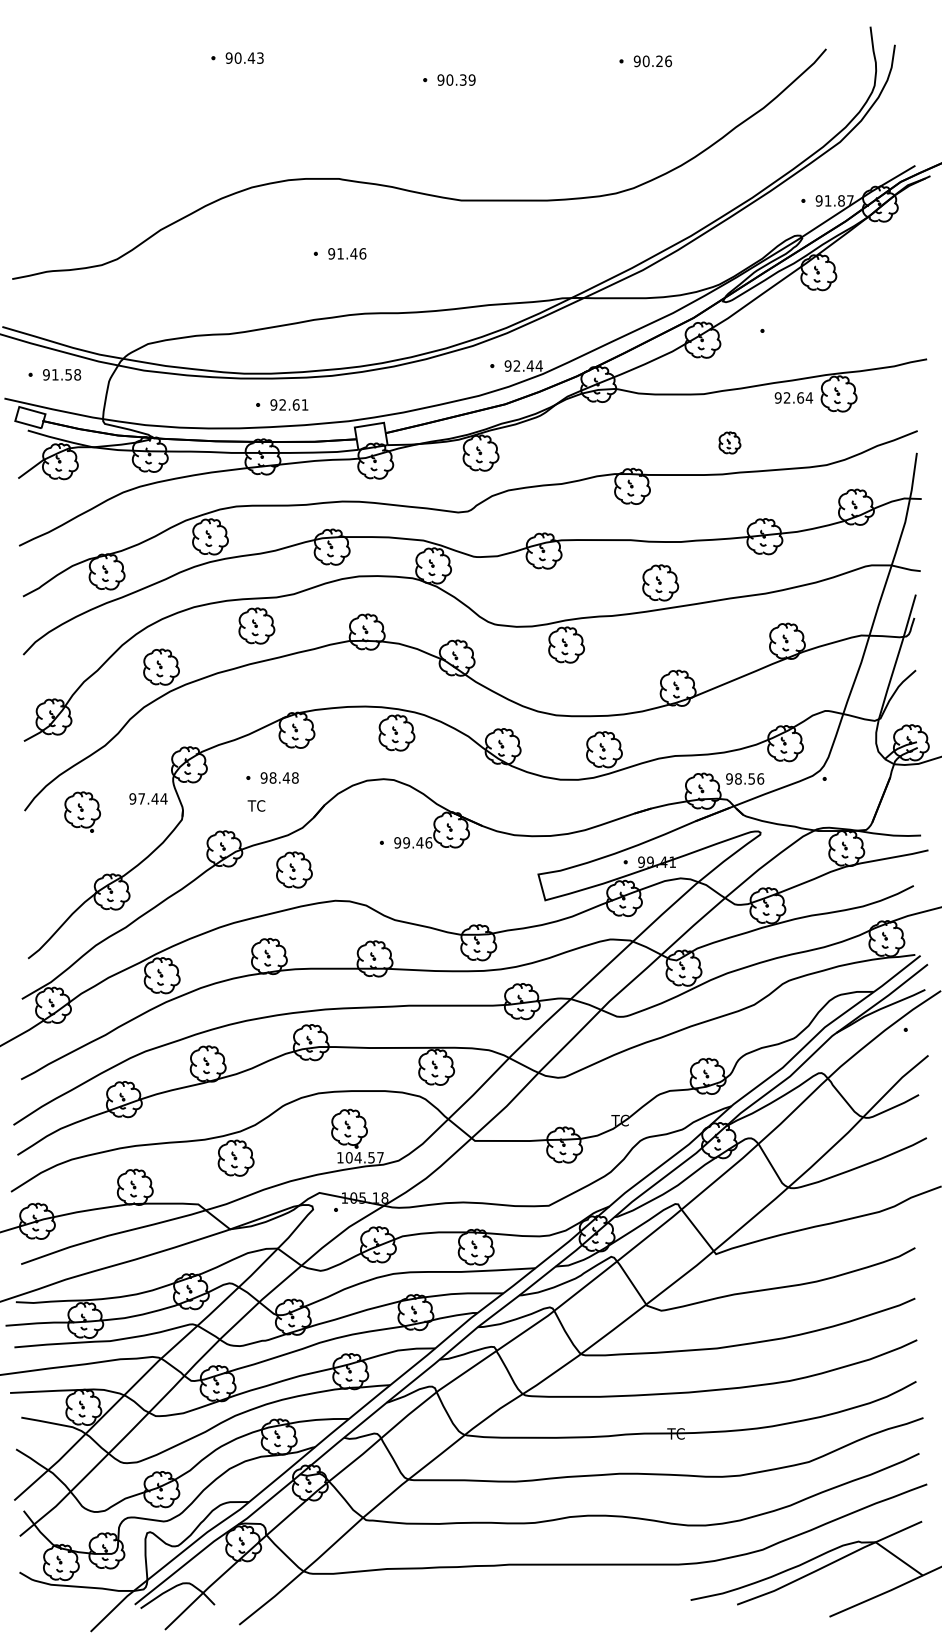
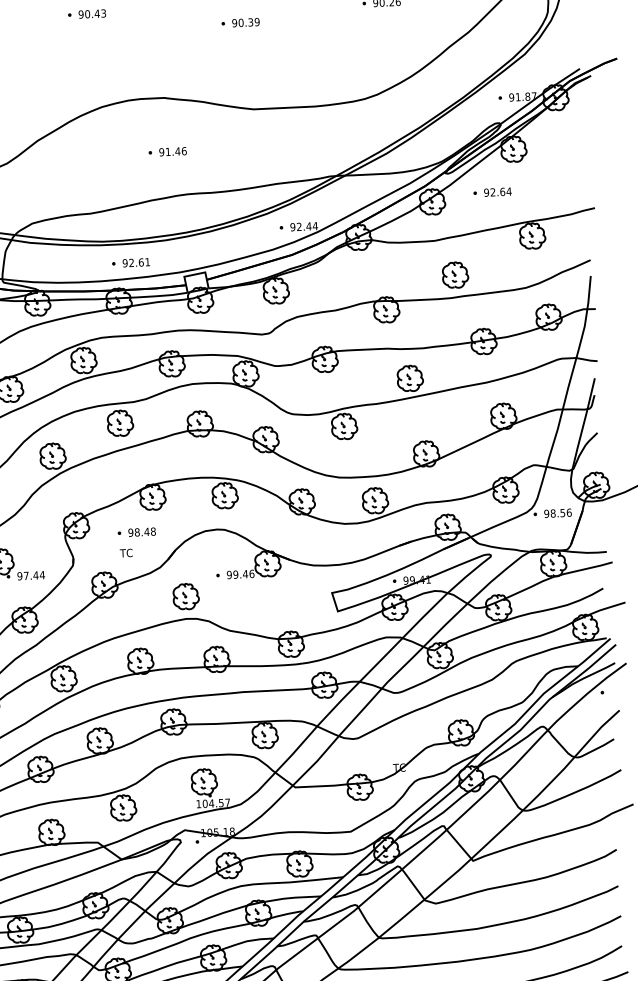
text: (793, 397) -> (497, 191), moved
part: (729, 442) -> (455, 274), size x1.67
text: (745, 778) -> (558, 512), moved
text: (148, 798) -> (31, 575), moved
part: (294, 869) -> (186, 596), moved

